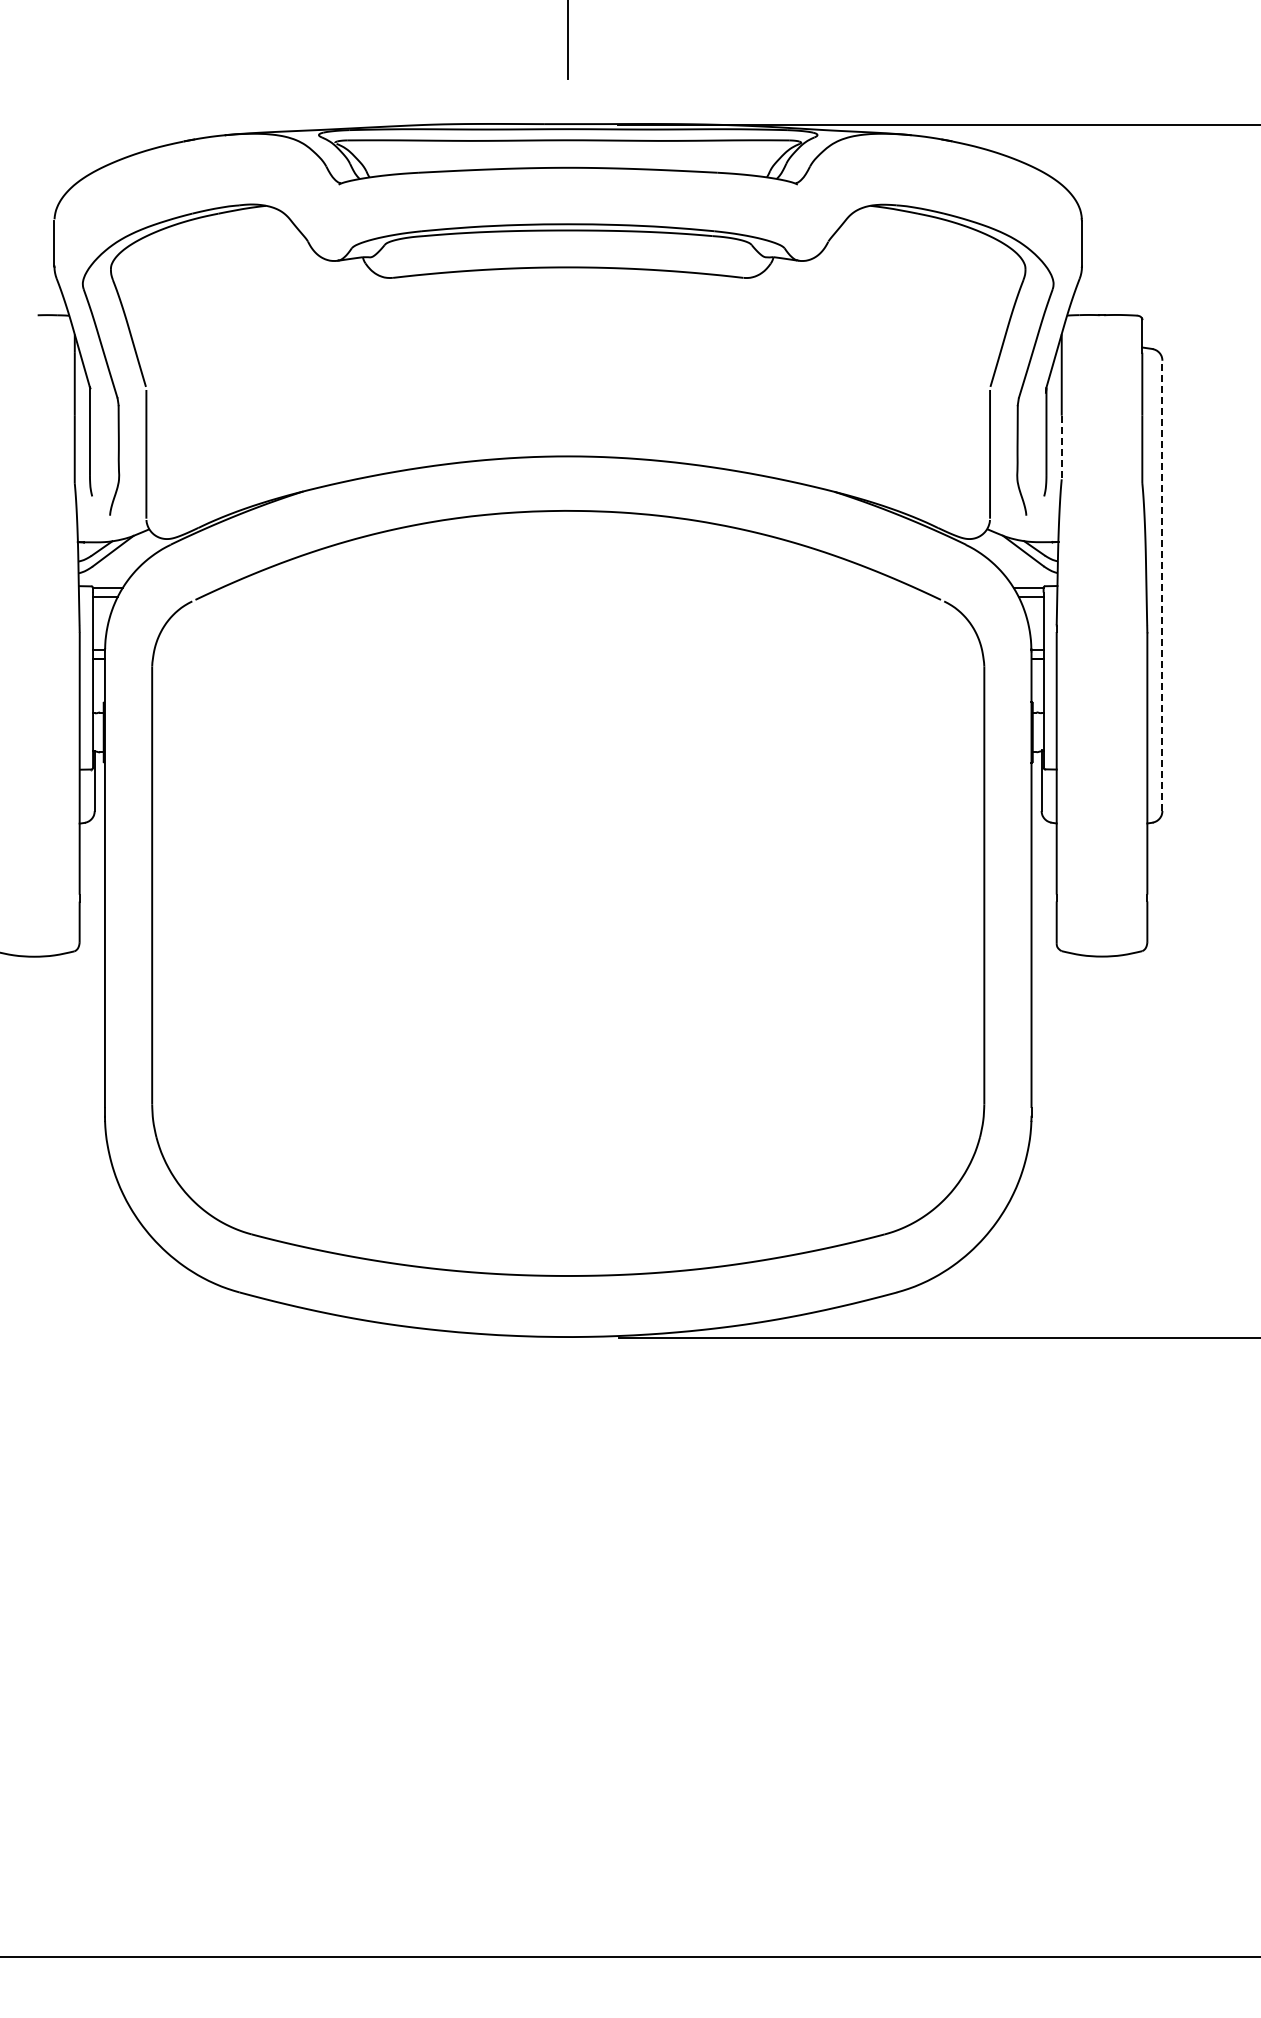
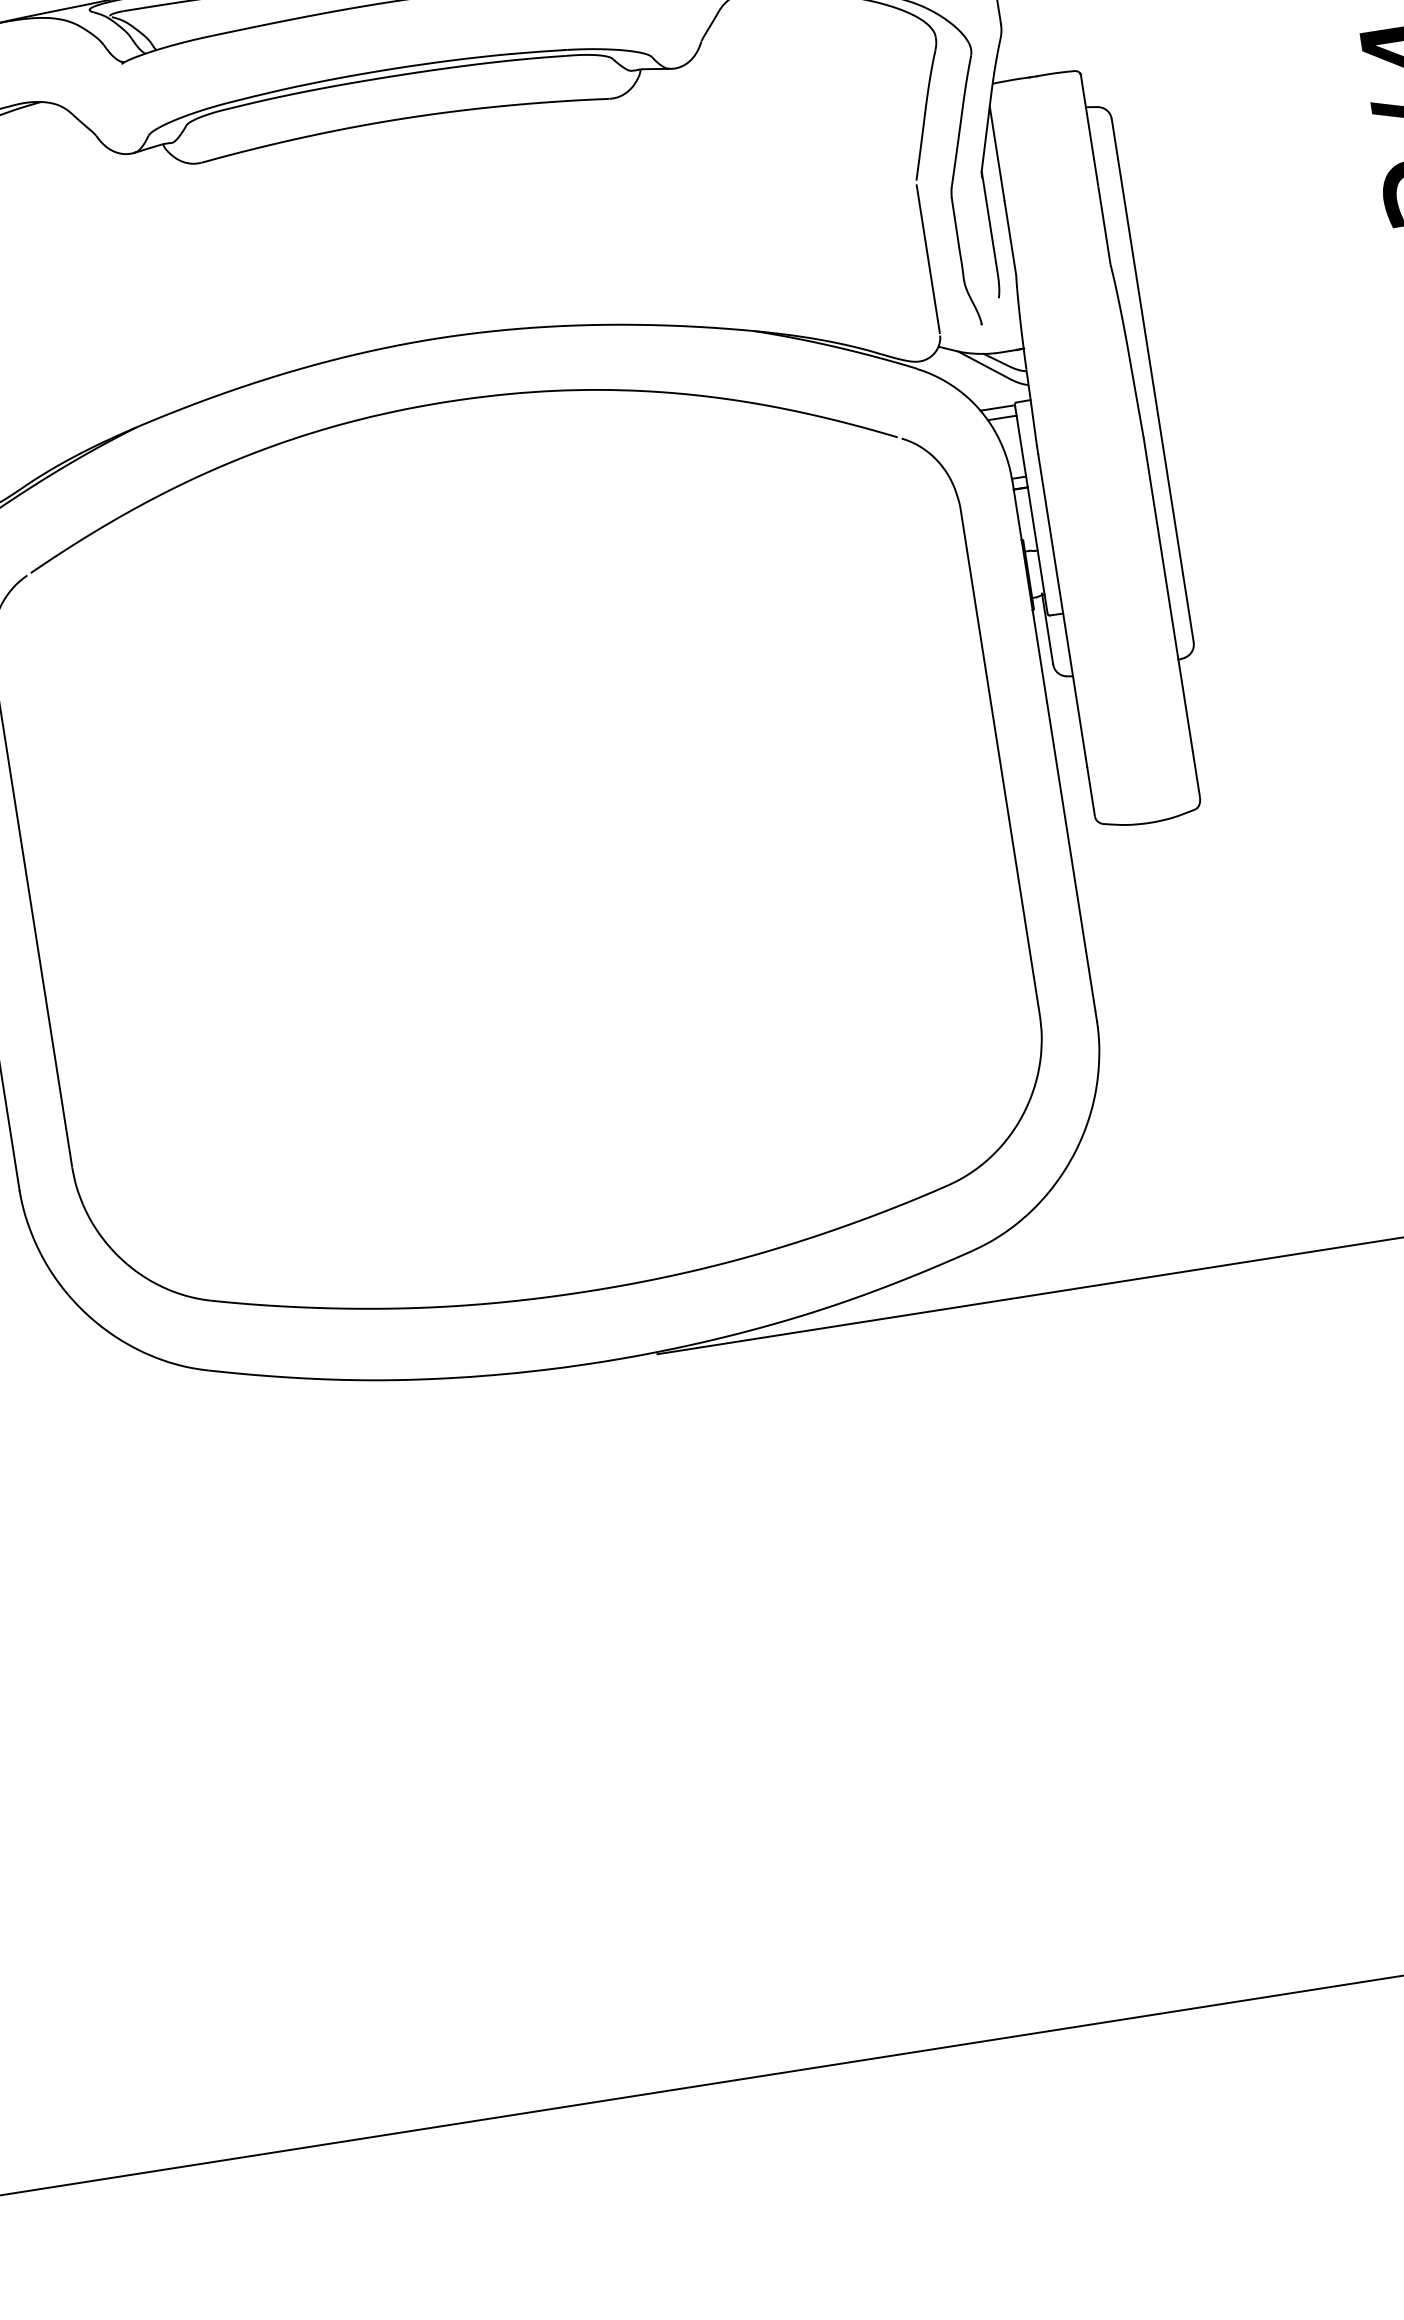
line: (1061, 447) -> (1010, 238), dashed -> solid
line: (1162, 585) -> (1152, 380), dashed -> solid

